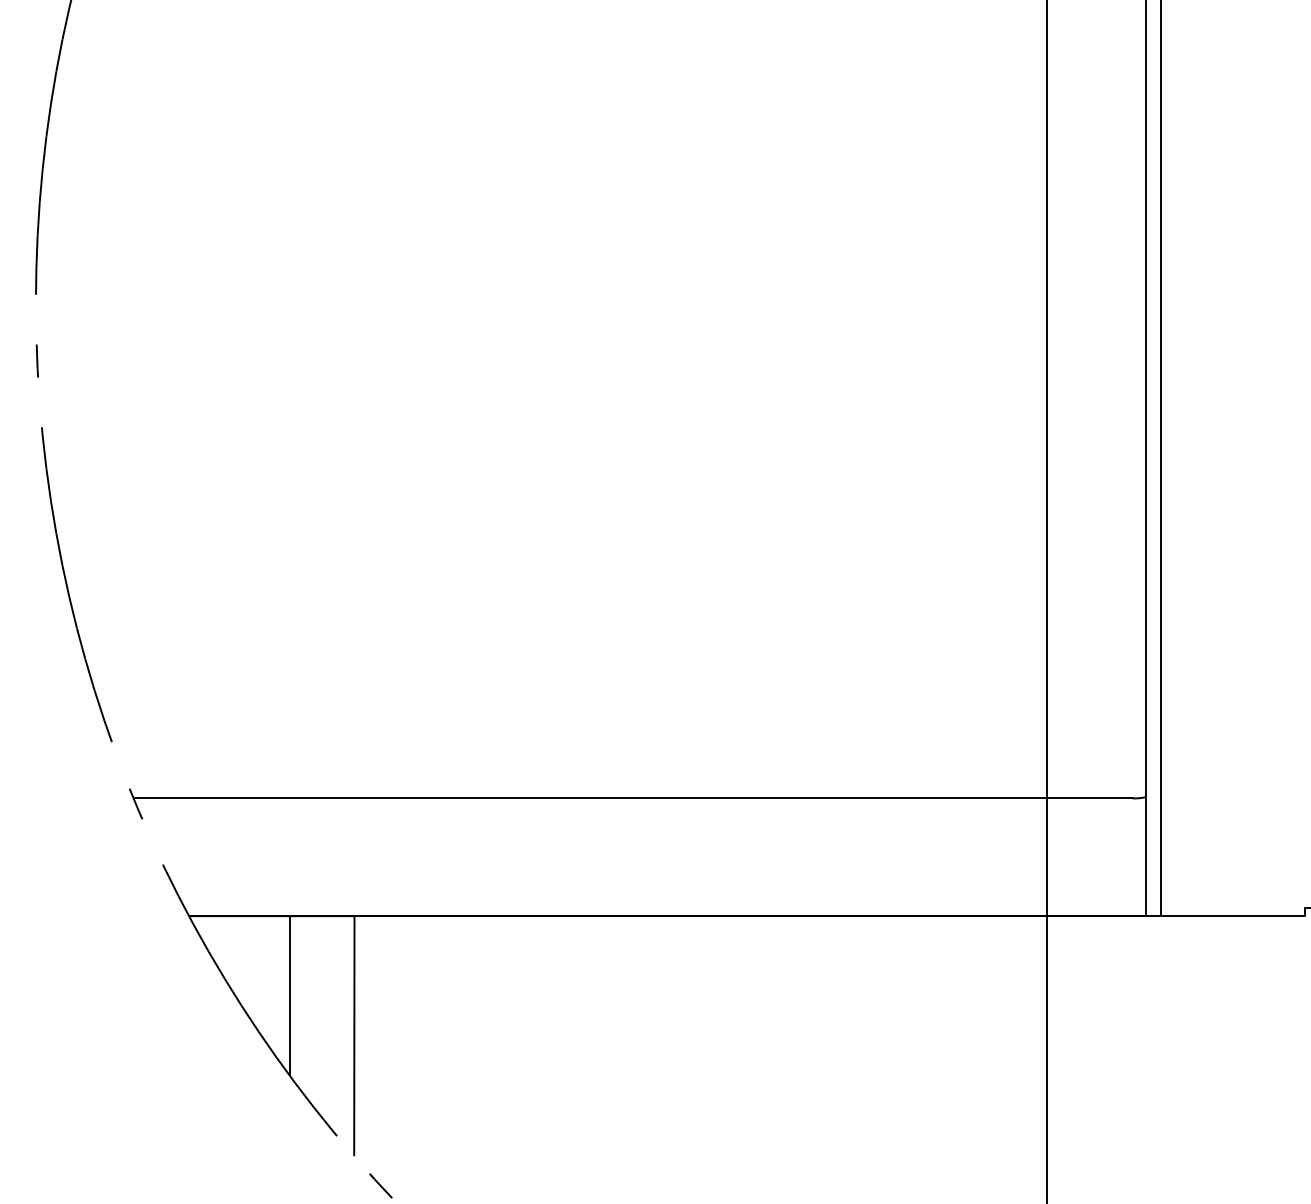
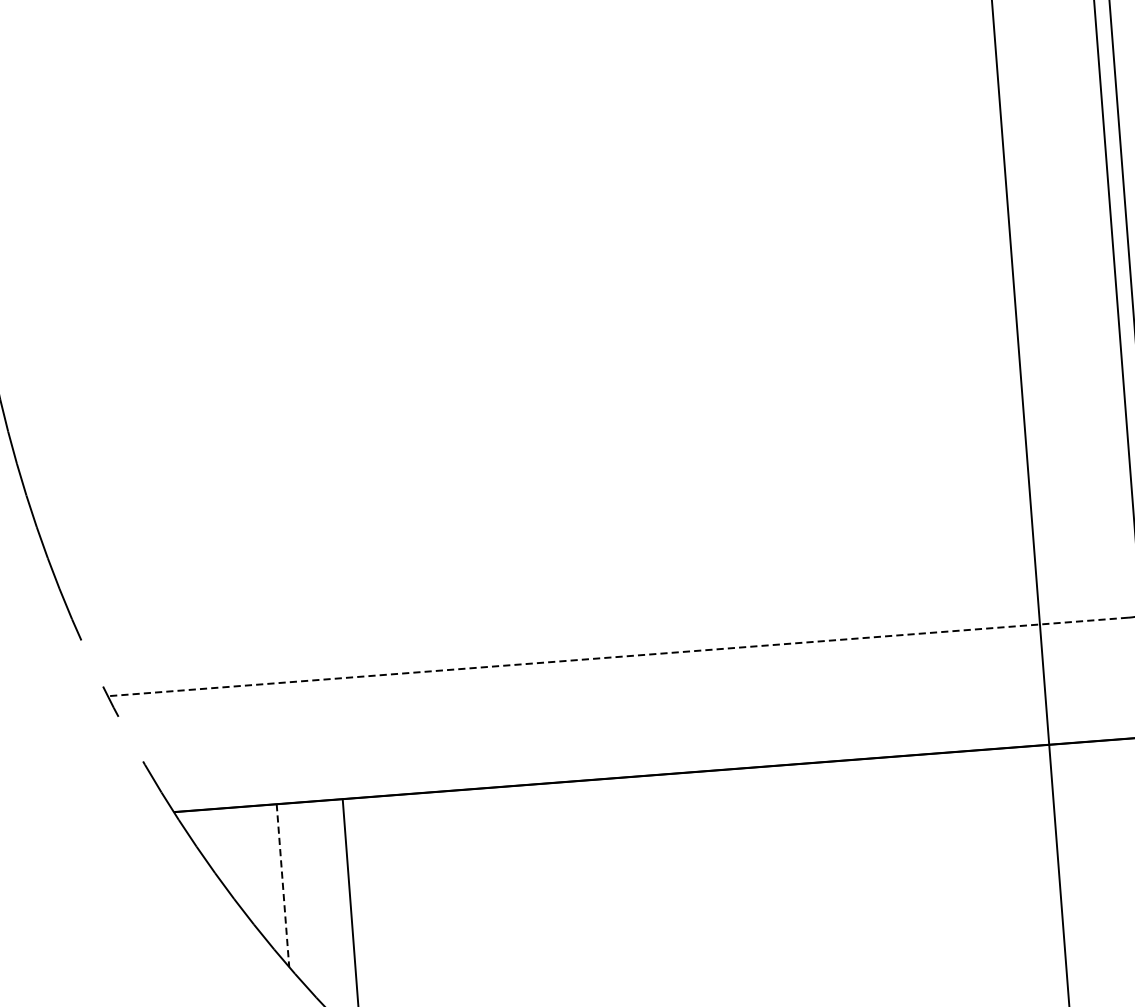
line: (632, 798) -> (617, 657), solid -> dashed
line: (289, 995) -> (282, 885), solid -> dashed

